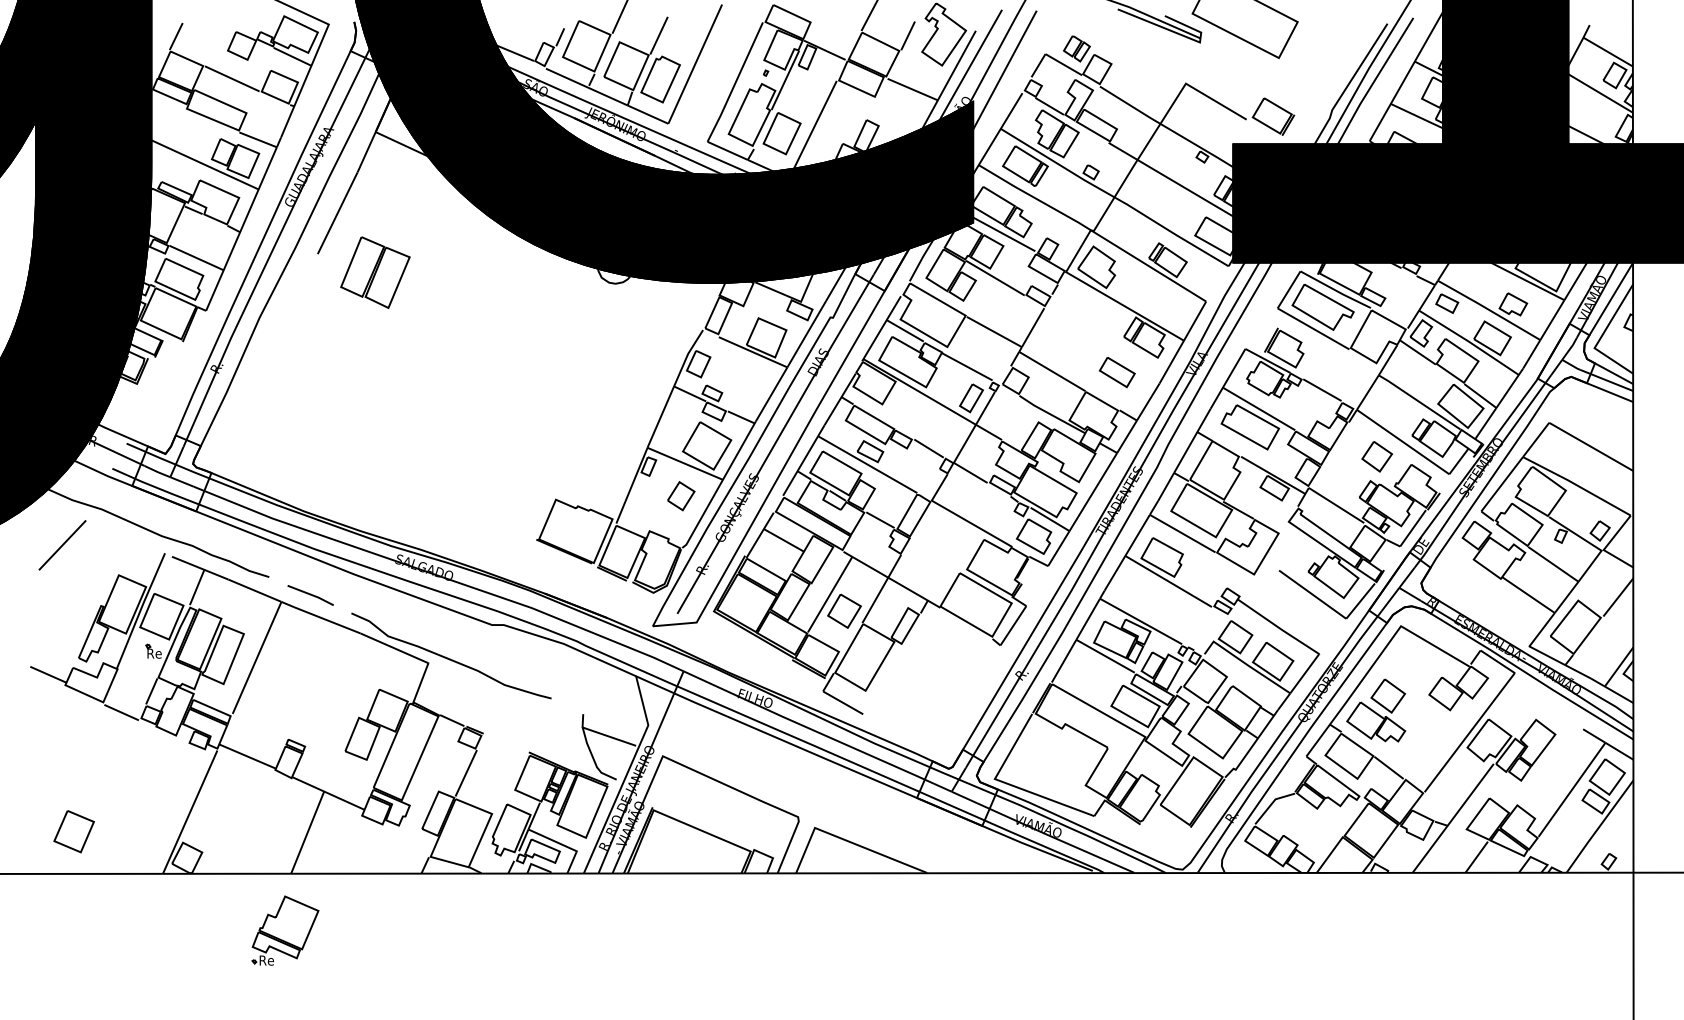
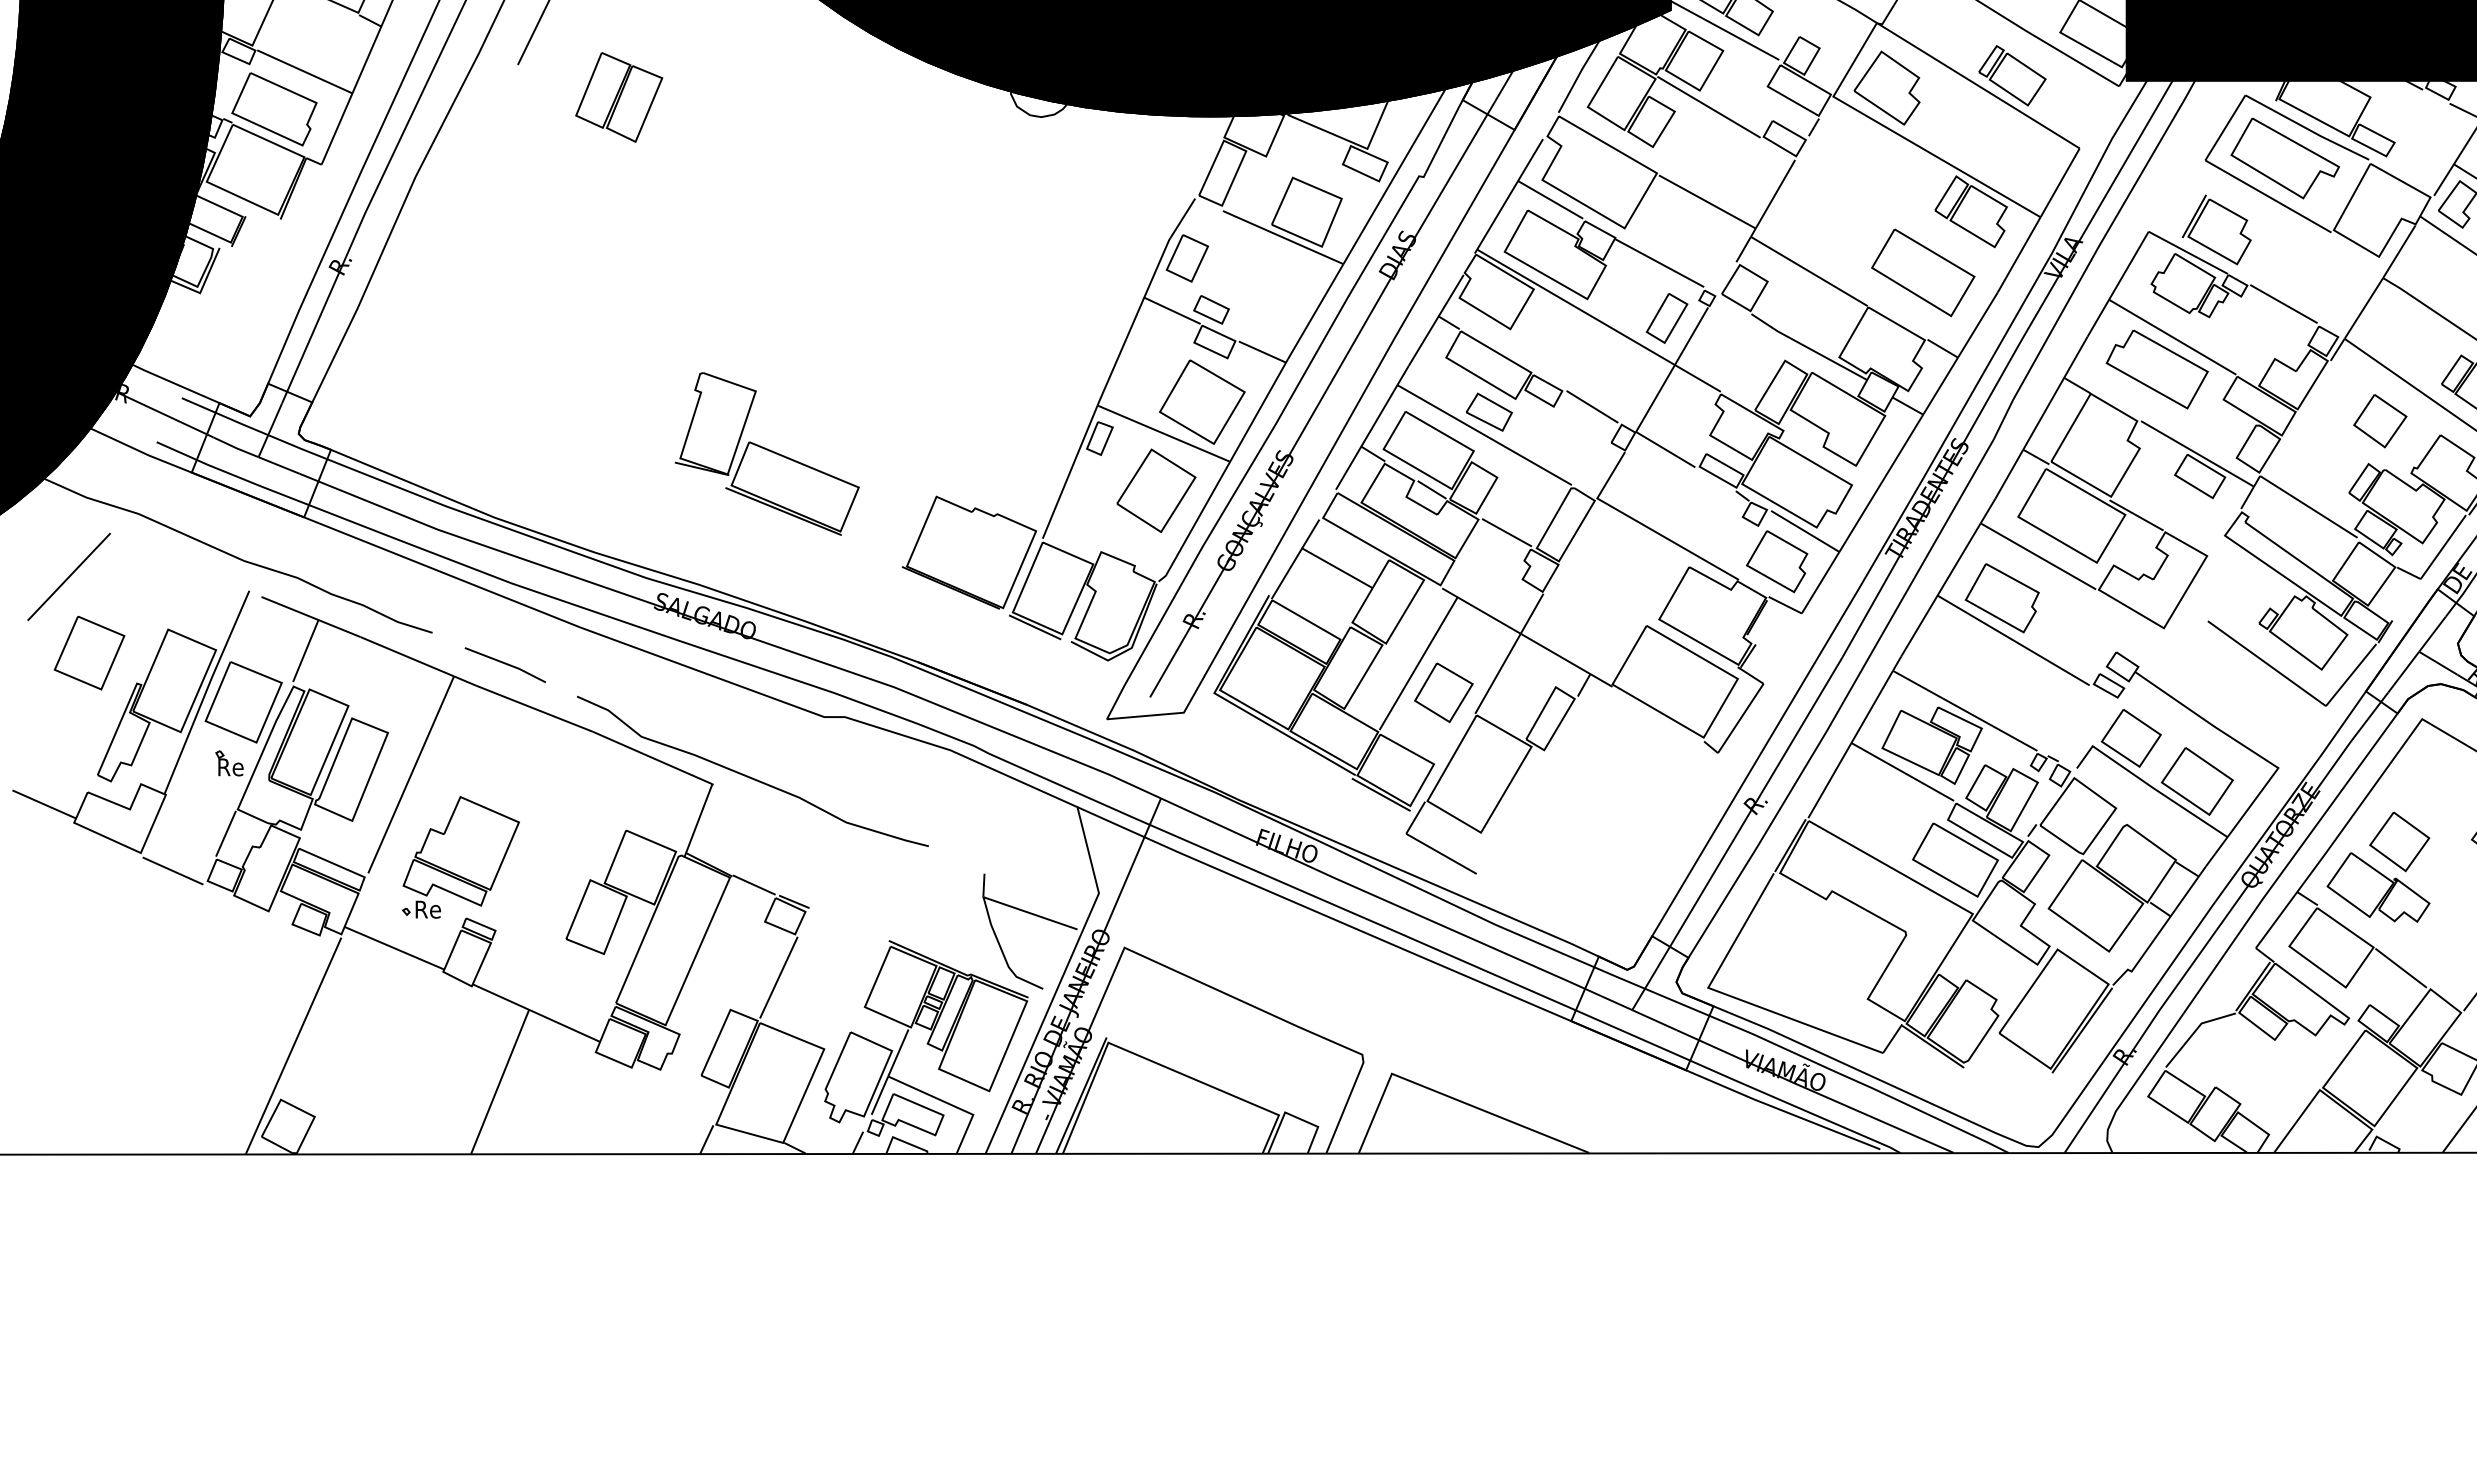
part: (375, 272) -> (619, 97), size x0.71
part: (1117, 372) -> (1923, 273), size x1.67
part: (459, 475) -> (766, 454), added
part: (681, 495) -> (1157, 489), size x1.67
part: (73, 831) -> (88, 652), moved
part: (285, 930) -> (461, 856), moved

